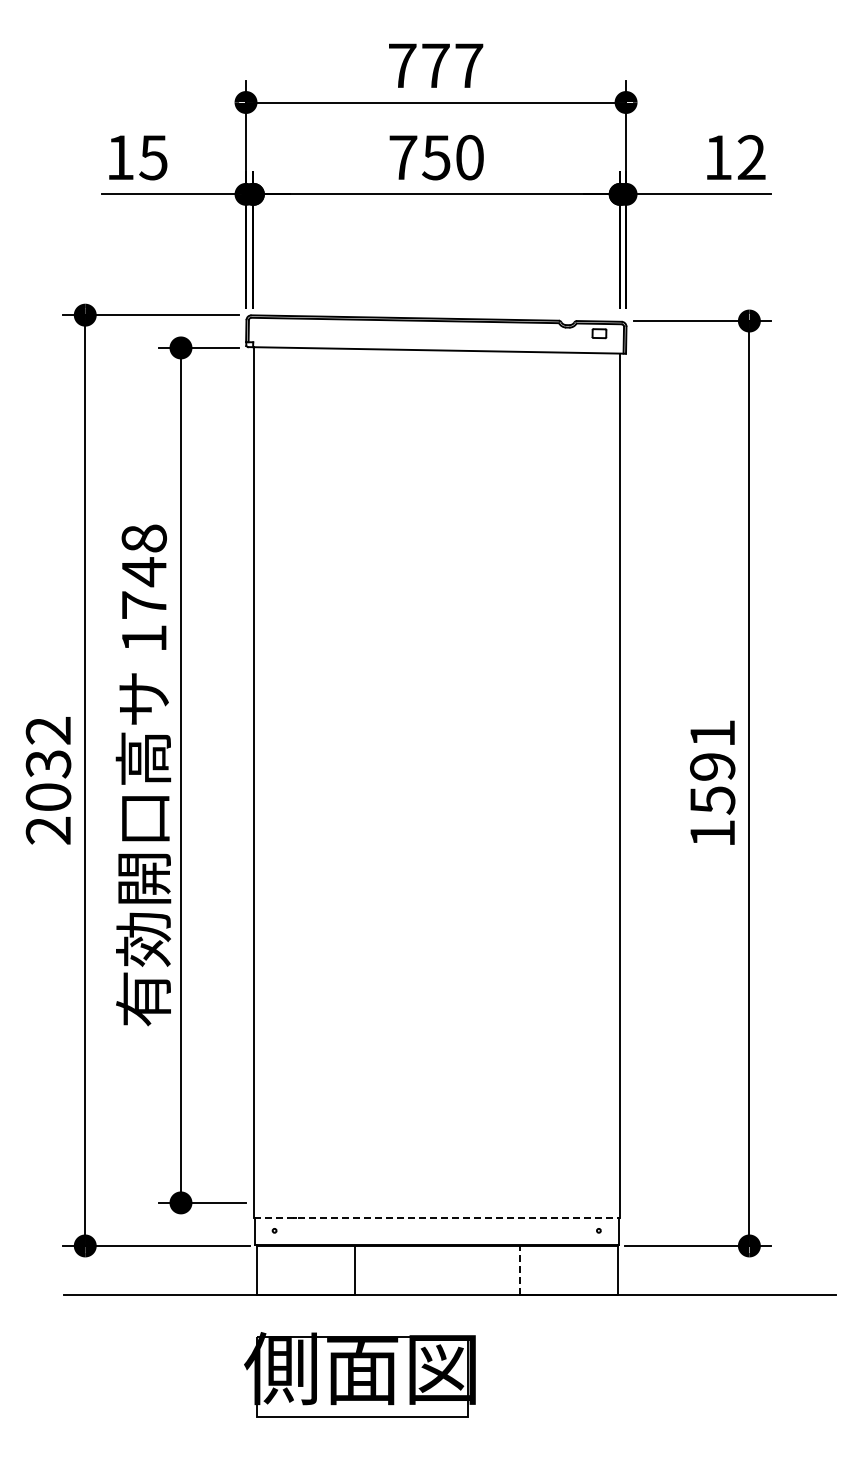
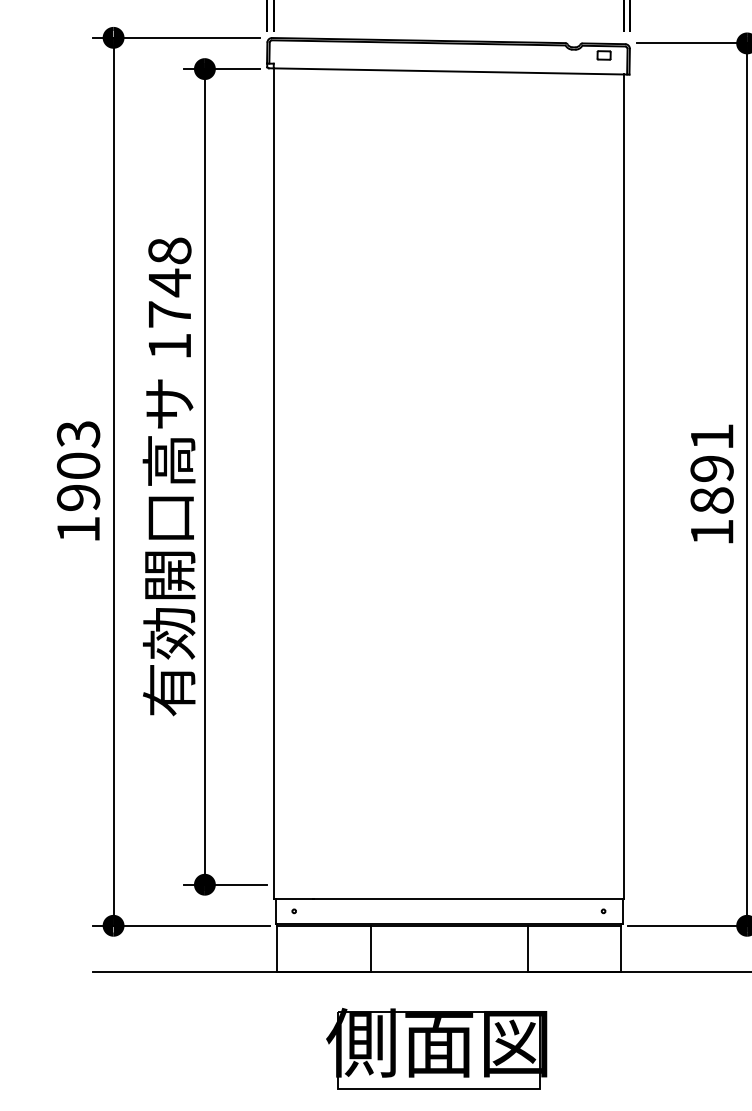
text: (48, 780) -> (78, 481), 2032 -> 1903
text: (712, 800) -> (711, 500), 1591 -> 1891
line: (437, 1217) -> (449, 898), dashed -> solid
line: (519, 1269) -> (527, 948), dashed -> solid
part: (359, 1374) -> (436, 1048), moved

